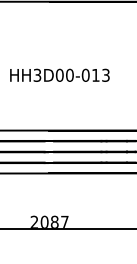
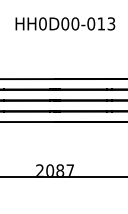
text: (37, 74) -> (42, 23), HH3D00-013 -> HH0D00-013

